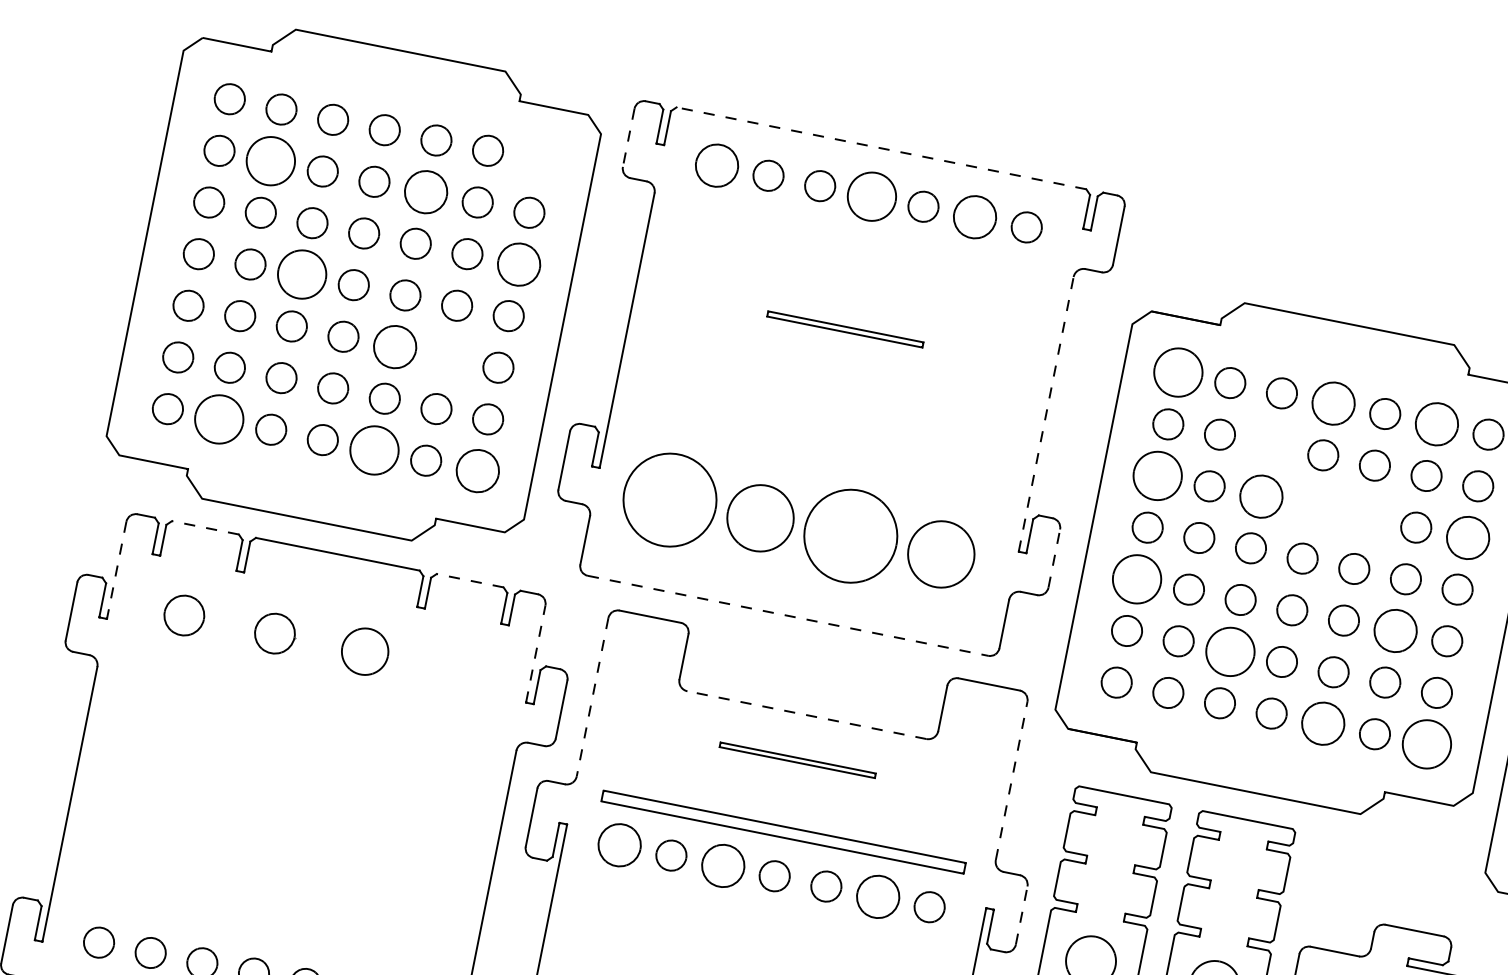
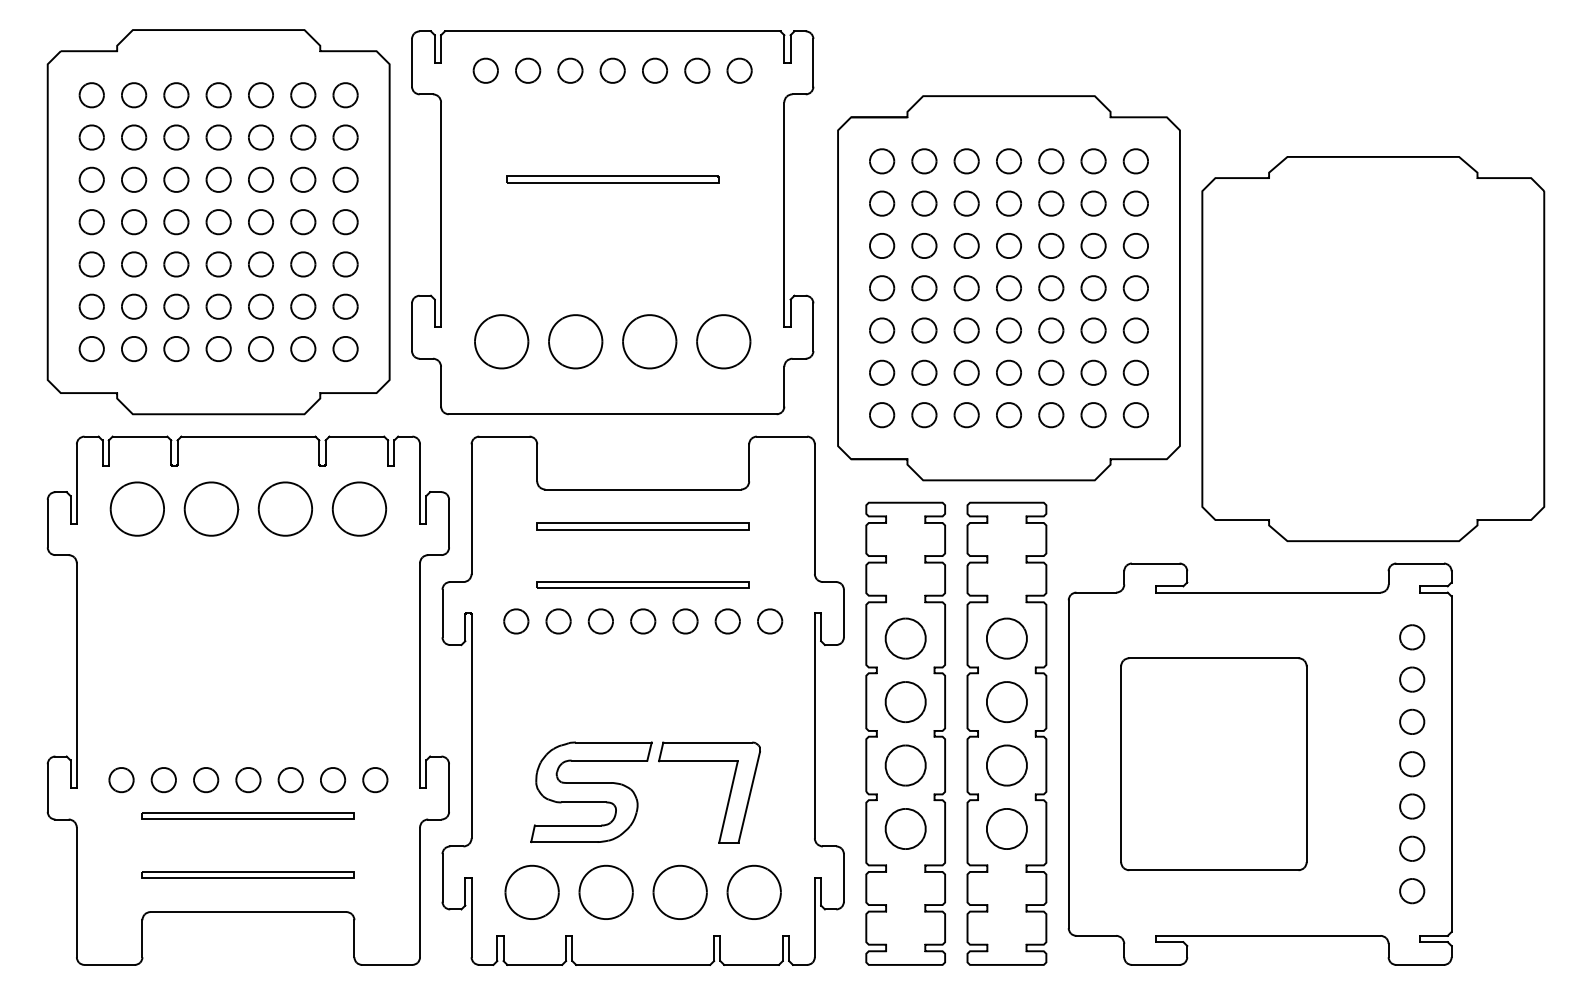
line: (629, 137) -> (412, 62), dashed -> solid
line: (881, 148) -> (612, 31), dashed -> solid
part: (271, 161) -> (134, 137), size x0.62
part: (539, 161) -> (345, 95), added
part: (716, 165) -> (485, 70), size x0.71
part: (425, 191) -> (260, 137), size x0.71
part: (871, 196) -> (612, 70), size x0.62
part: (975, 216) -> (697, 70), size x0.71
part: (519, 263) -> (345, 179), size x0.71
part: (302, 275) -> (176, 222), size x0.62
part: (845, 329) -> (612, 179), size x1.67
part: (394, 347) -> (260, 264), size x0.71
part: (447, 357) -> (303, 264), added
part: (1179, 373) -> (882, 161), size x0.62
part: (1332, 403) -> (1008, 161), size x0.71
line: (1046, 413) -> (784, 214), dashed -> solid
part: (220, 418) -> (134, 348), size x0.62
part: (1436, 424) -> (1093, 161), size x0.71
part: (1271, 444) -> (966, 203), added
part: (374, 449) -> (260, 348), size x0.62
part: (477, 470) -> (345, 348), size x0.71
part: (1158, 475) -> (882, 245), size x0.62
part: (1261, 496) -> (966, 245), size x0.71
part: (669, 499) -> (501, 341), size x0.71
part: (1312, 506) -> (1008, 245), added
part: (1364, 516) -> (1051, 245), added
line: (204, 527) -> (139, 436), dashed -> solid
part: (850, 535) -> (649, 341), size x0.71
part: (1467, 537) -> (1135, 245), size x0.71
line: (1054, 558) -> (813, 327), dashed -> solid
line: (116, 570) -> (76, 484), dashed -> solid
part: (1137, 579) -> (882, 330), size x0.62
line: (469, 580) -> (356, 436), dashed -> solid
part: (183, 614) -> (136, 508), size x1.67
line: (787, 616) -> (612, 414), dashed -> solid
part: (1395, 630) -> (1093, 330), size x0.71
part: (275, 633) -> (211, 508), size x1.67
part: (364, 650) -> (284, 508), size x1.43
part: (1230, 651) -> (966, 372), size x0.62
line: (536, 654) -> (420, 484), dashed -> solid
part: (454, 668) -> (358, 508), added
line: (592, 697) -> (471, 509), dashed -> solid
line: (807, 715) -> (643, 489), dashed -> solid
part: (1323, 724) -> (1051, 415), size x0.71
part: (1426, 744) -> (1135, 415), size x0.62
part: (797, 760) -> (642, 526), size x1.67
line: (1011, 781) -> (814, 509), dashed -> solid
part: (782, 830) -> (642, 584), size x0.71
part: (619, 845) -> (516, 621), size x0.71
part: (722, 865) -> (600, 621), size x0.71
part: (877, 896) -> (727, 621), size x0.71
line: (1021, 915) -> (843, 613), dashed -> solid

